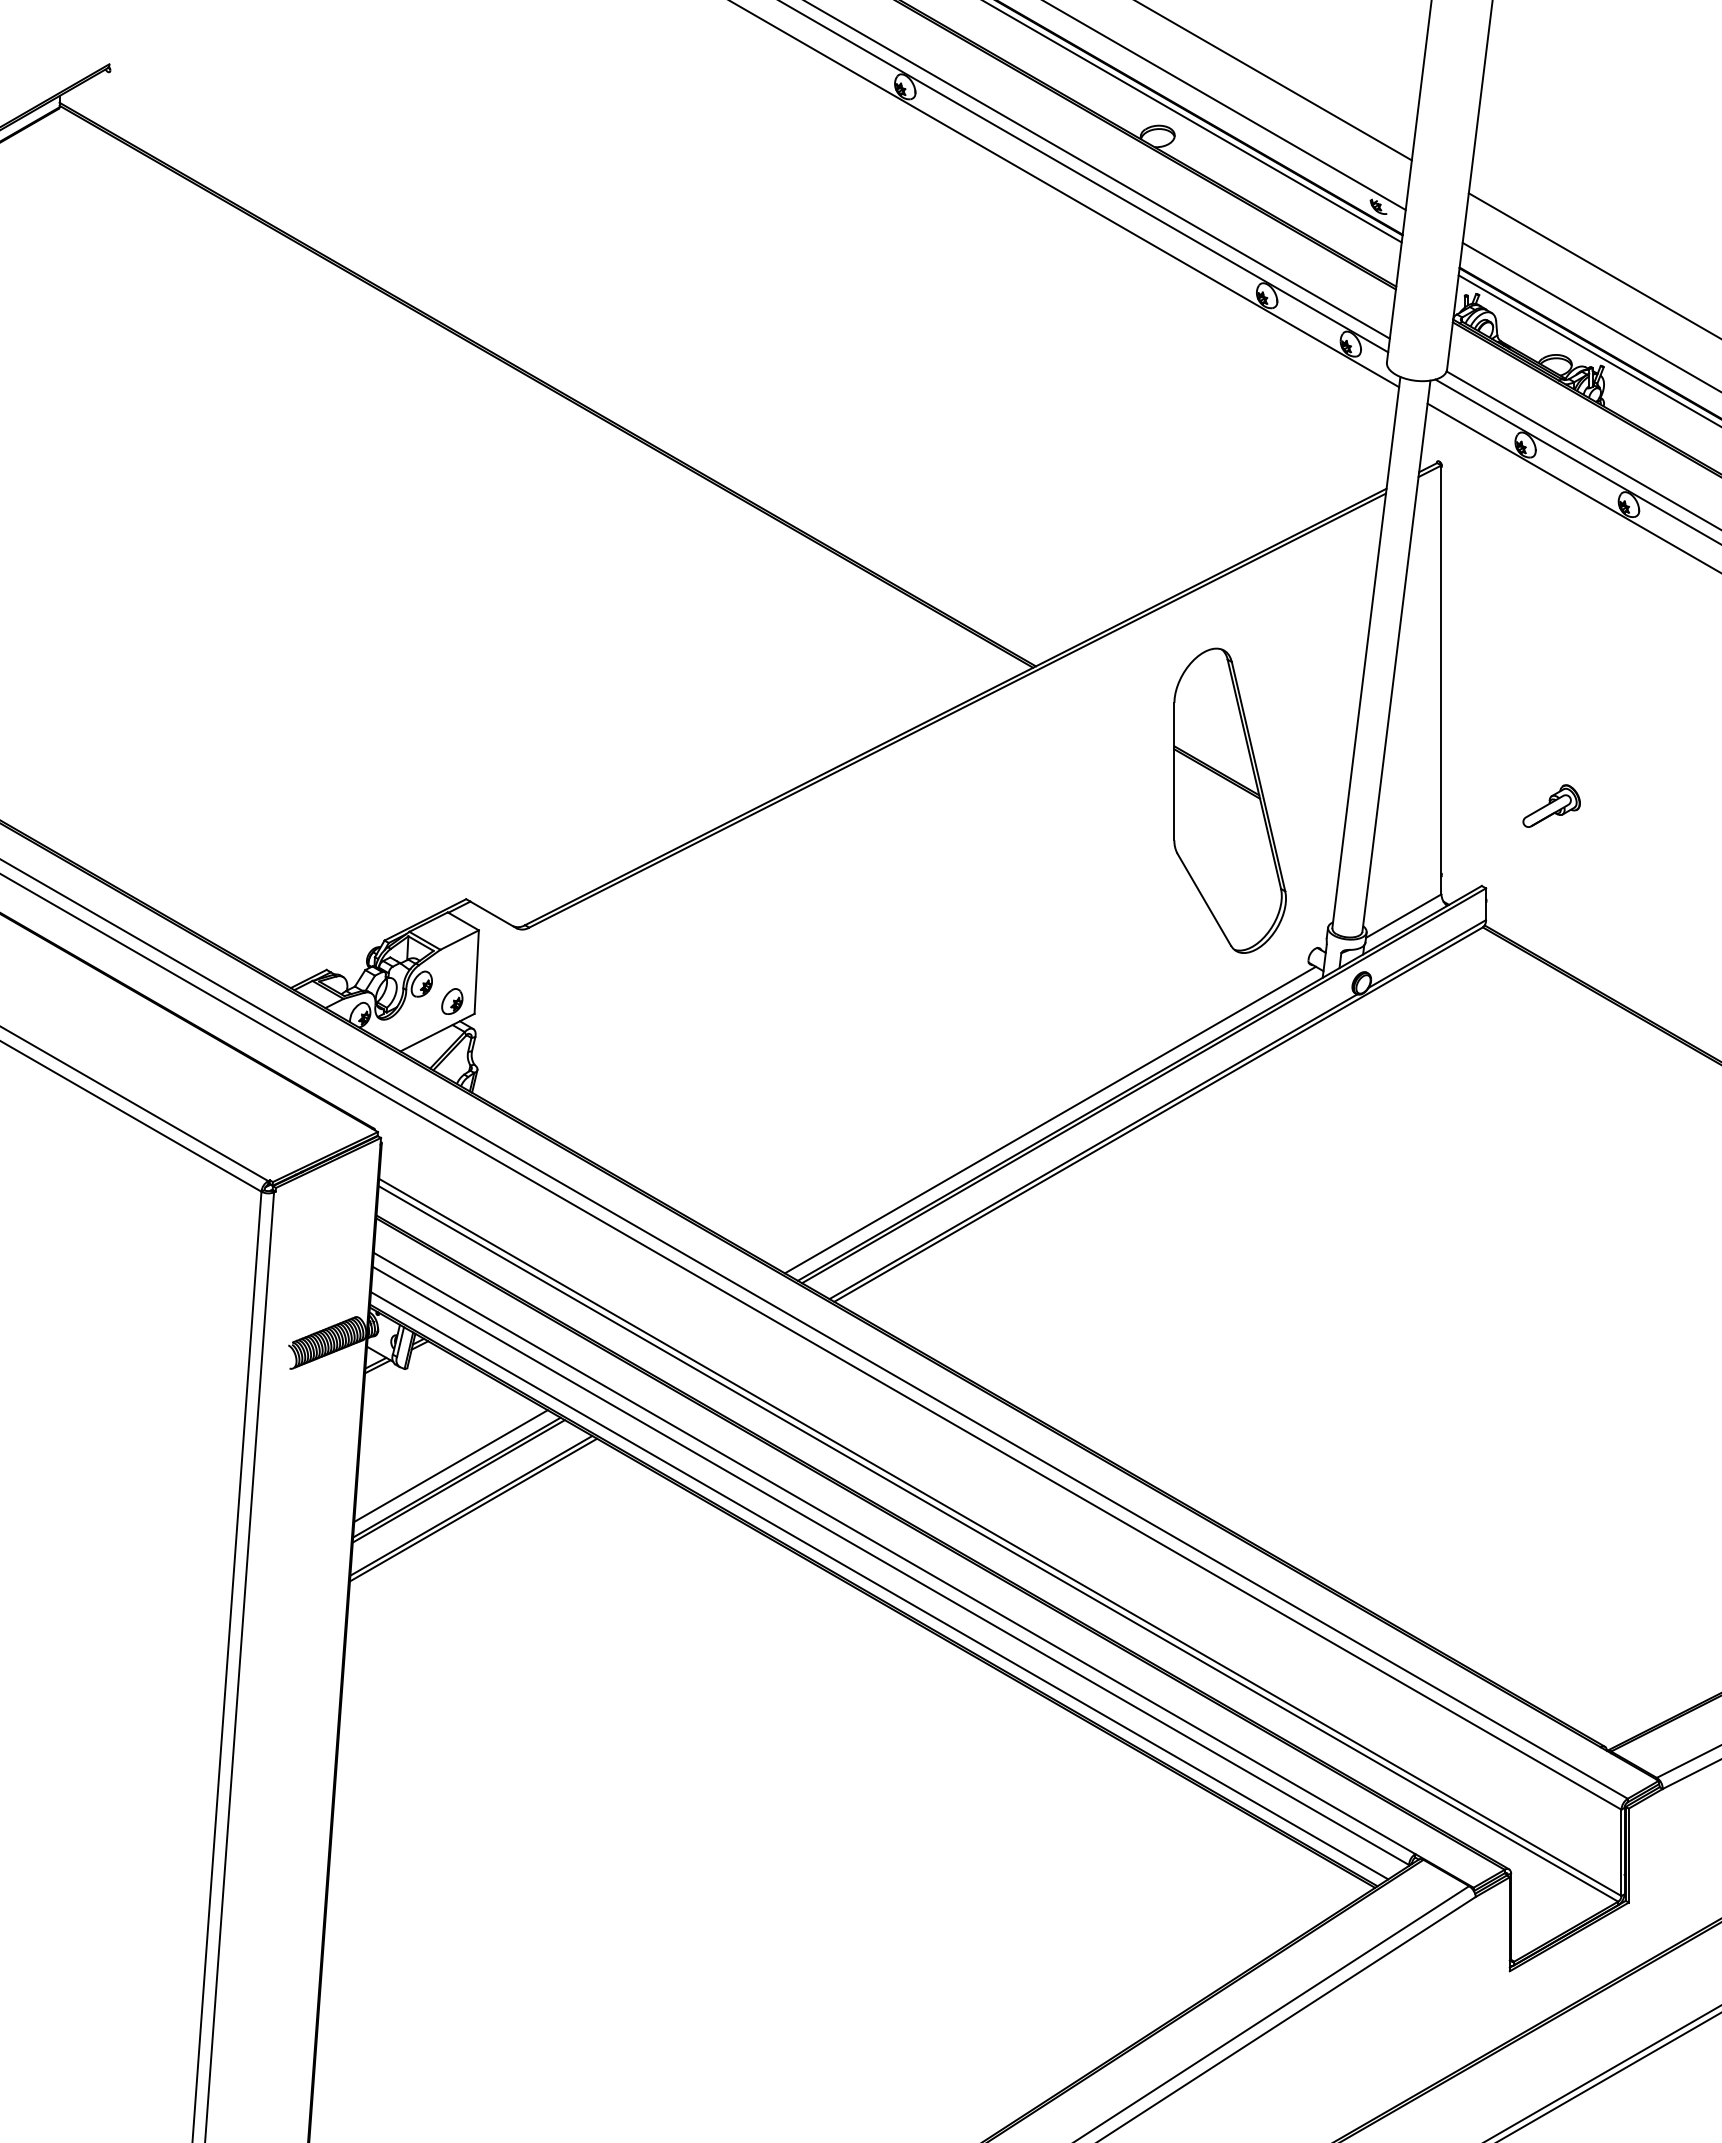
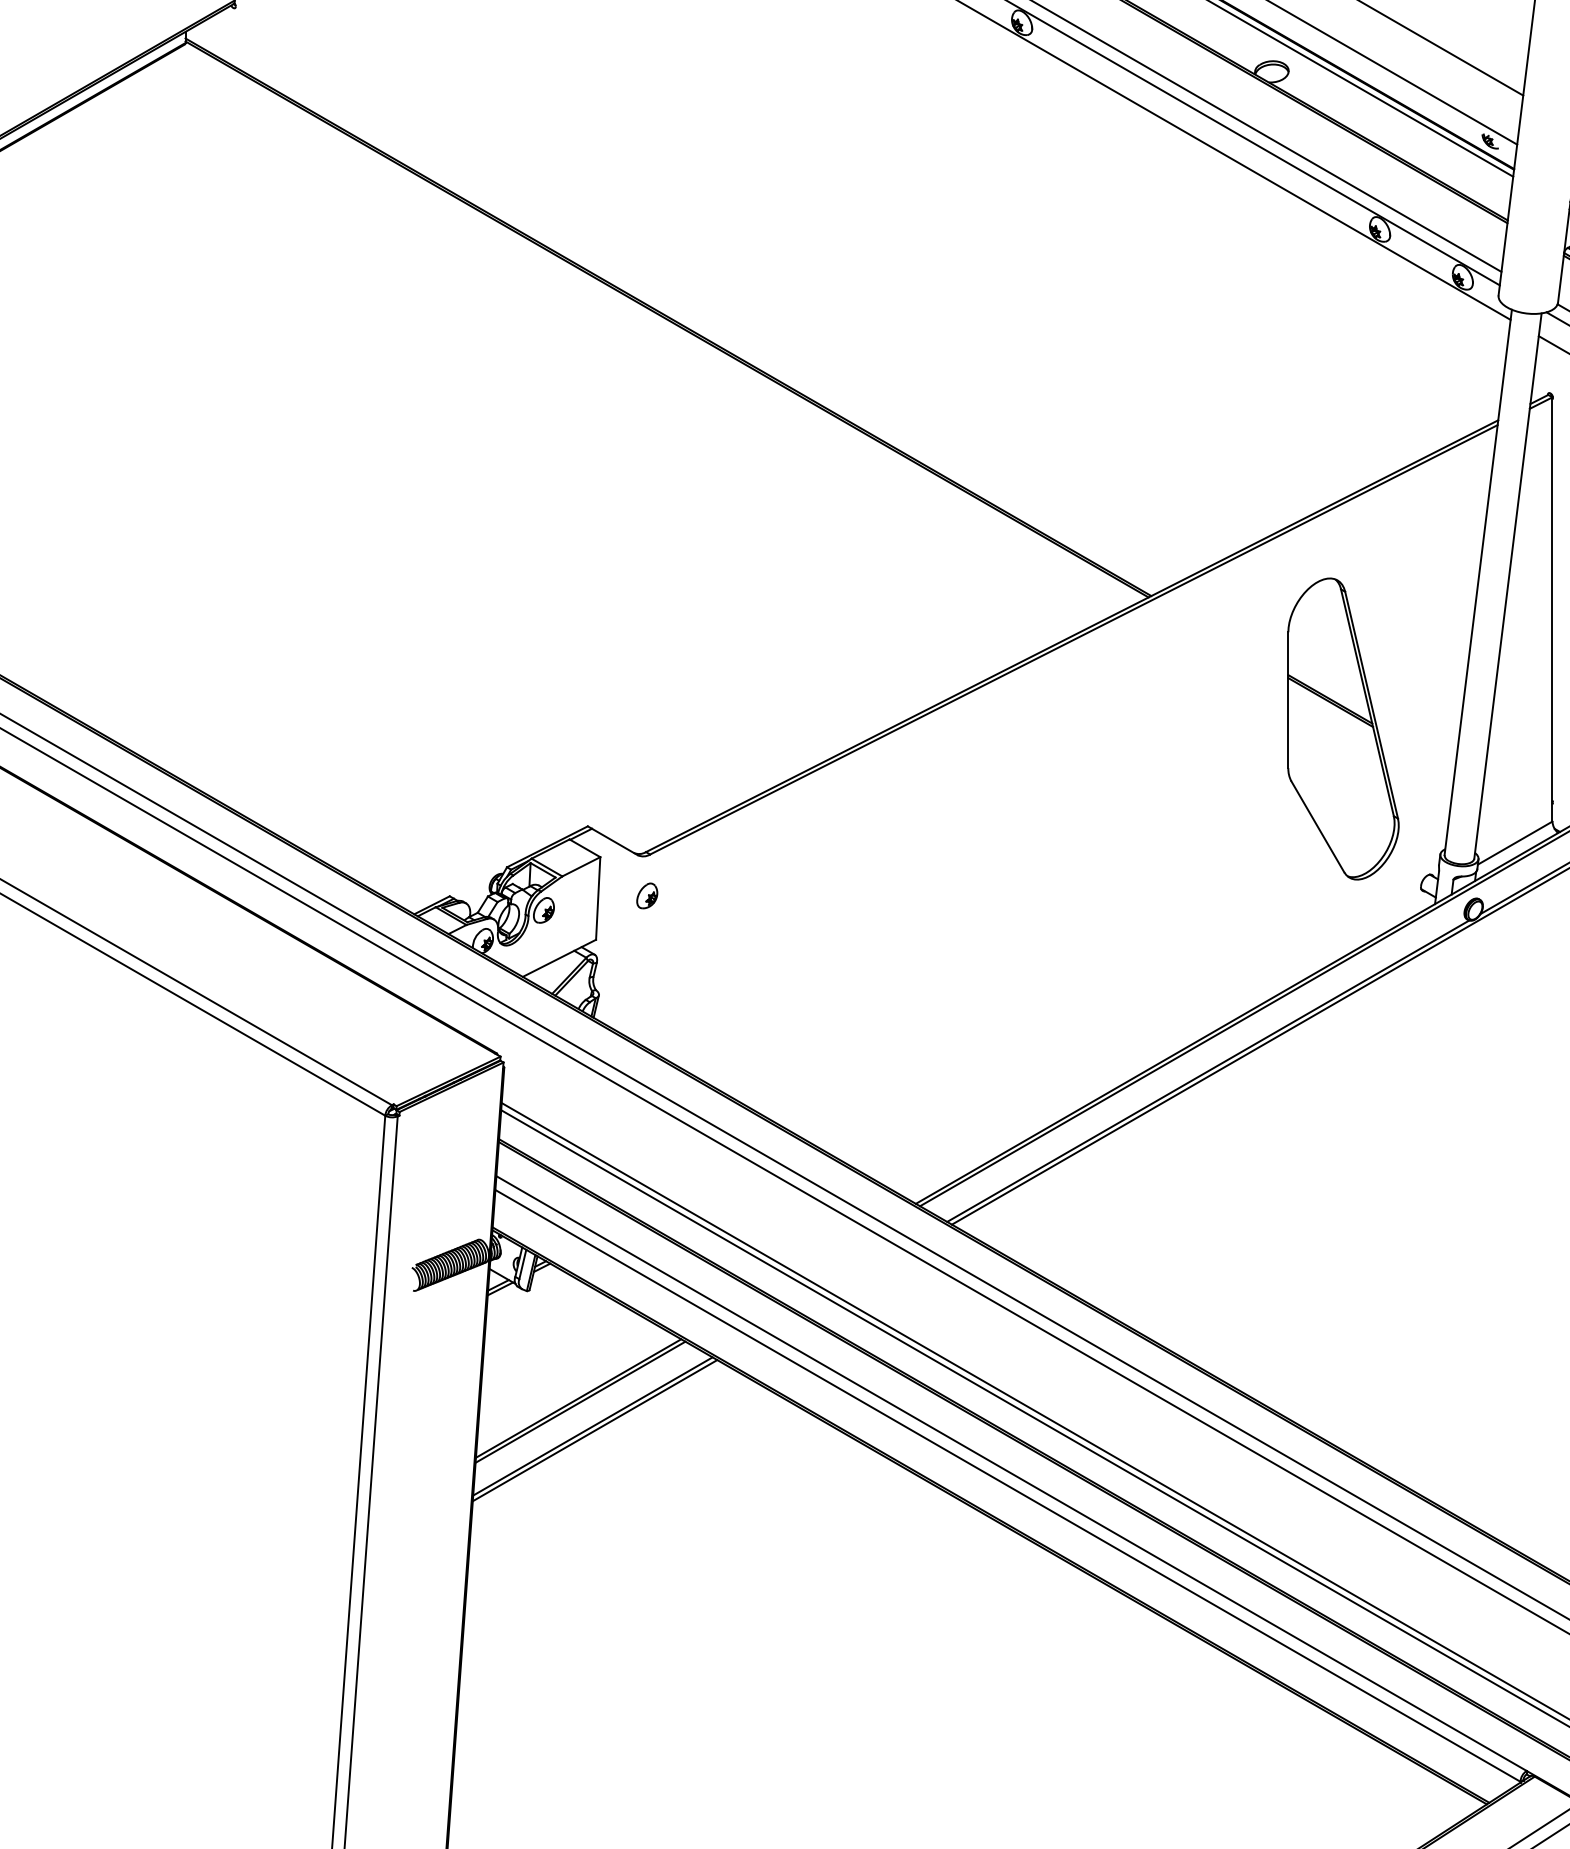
part: (452, 1001) -> (647, 895), moved
line: (1049, 1119) -> (1164, 1044), removed
line: (450, 1465) -> (572, 1386), removed
line: (879, 1585) -> (996, 1505), removed

